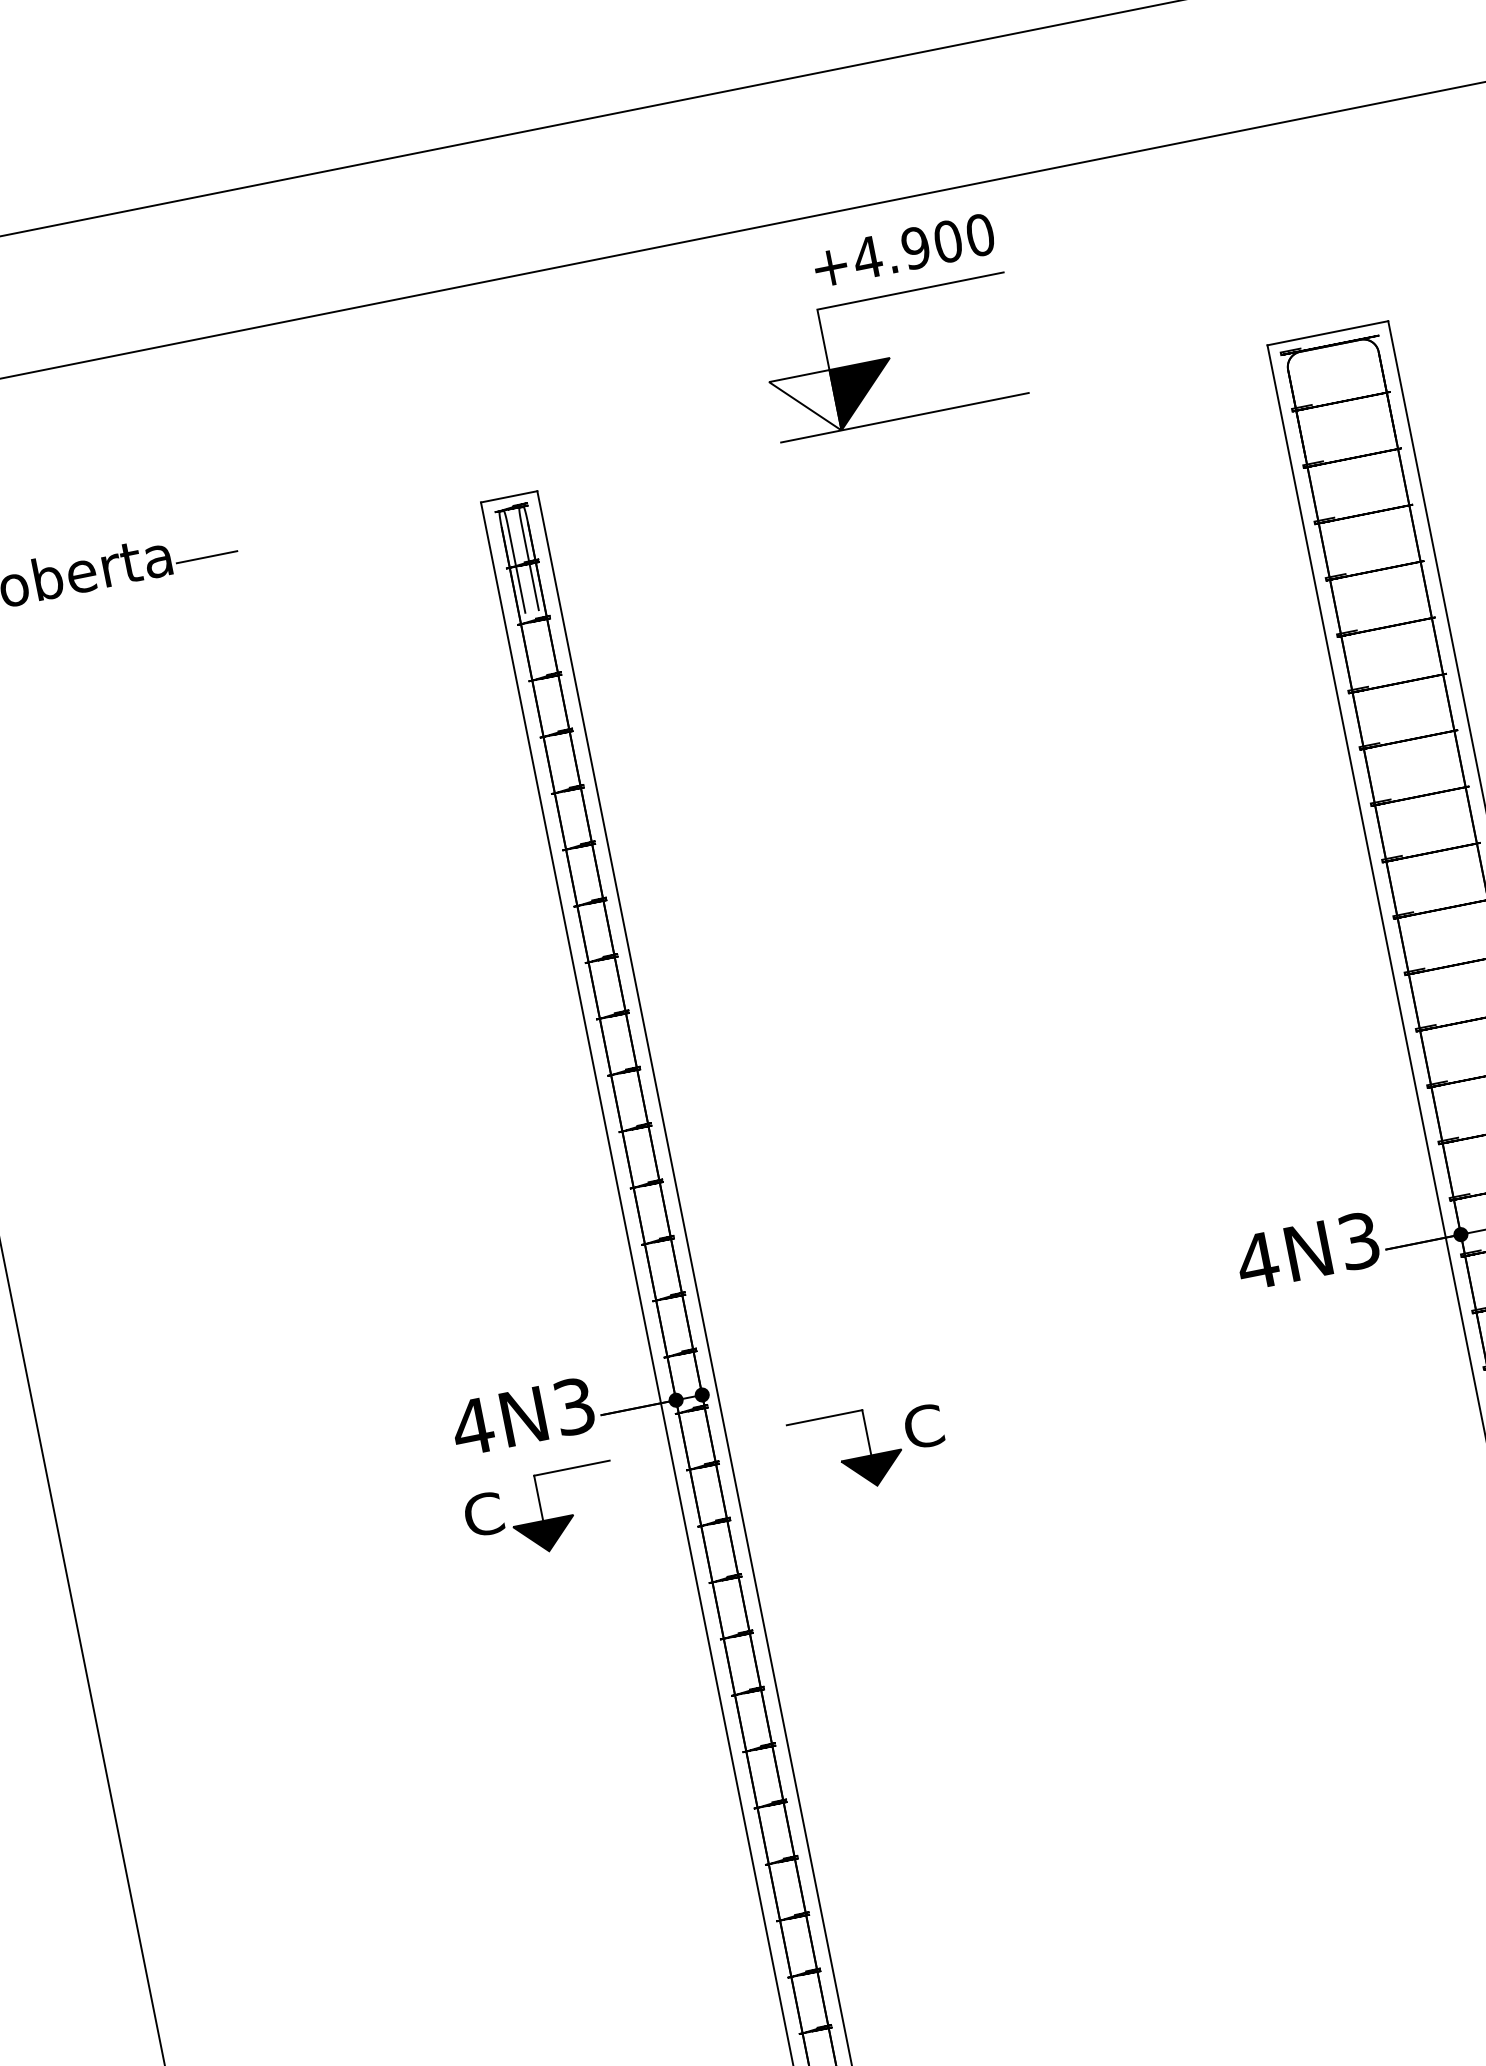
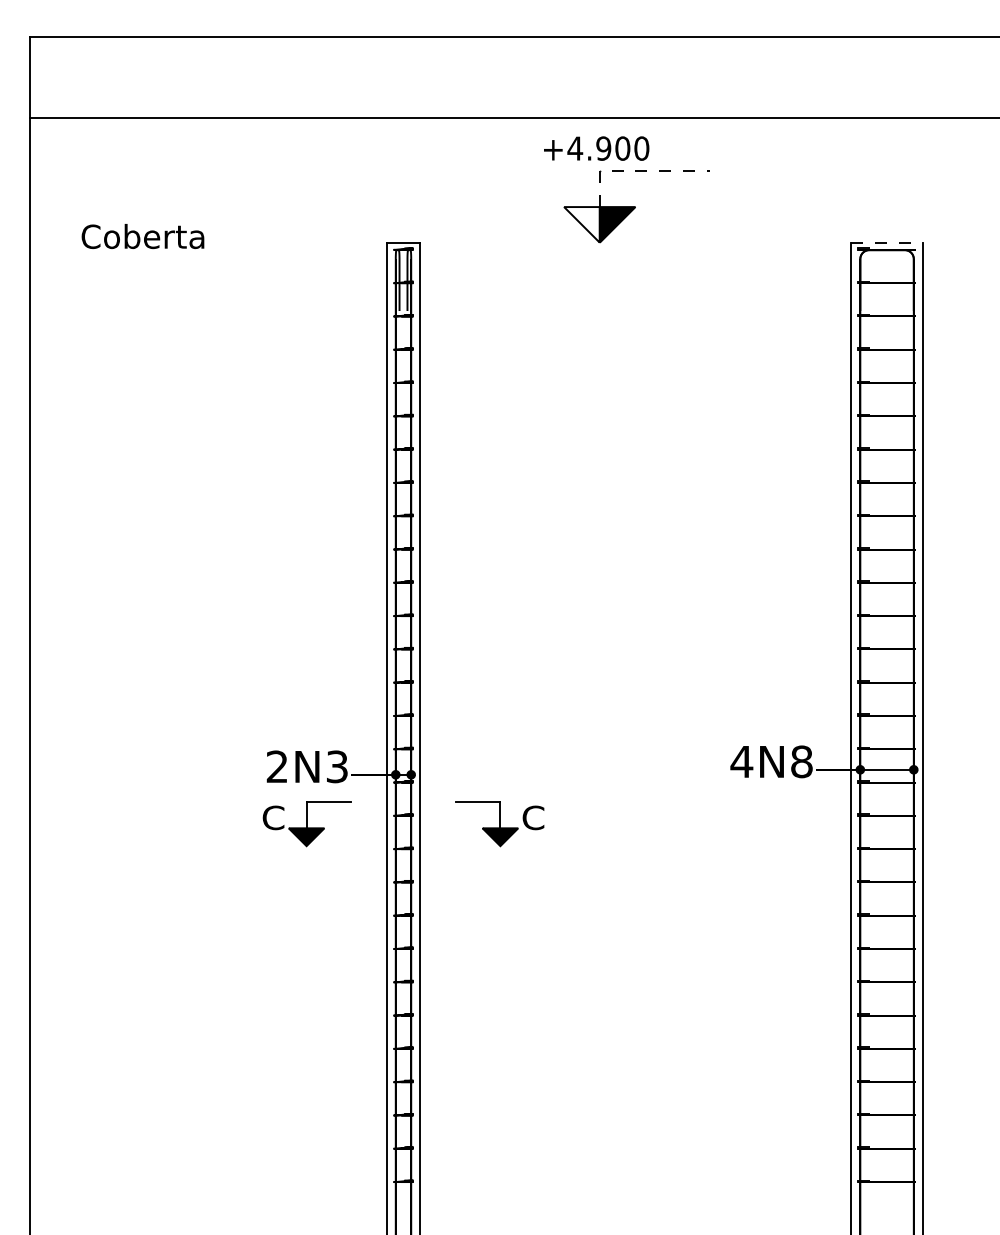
text: (903, 250) -> (596, 148), moved
line: (879, 297) -> (636, 171), solid -> dashed
line: (1328, 332) -> (887, 242), solid -> dashed
line: (905, 417) -> (637, 242), removed
line: (206, 556) -> (224, 242), removed
text: (1358, 1240) -> (801, 761), 4N3 -> 4N8
text: (471, 1426) -> (276, 766), 4N3 -> 2N3

